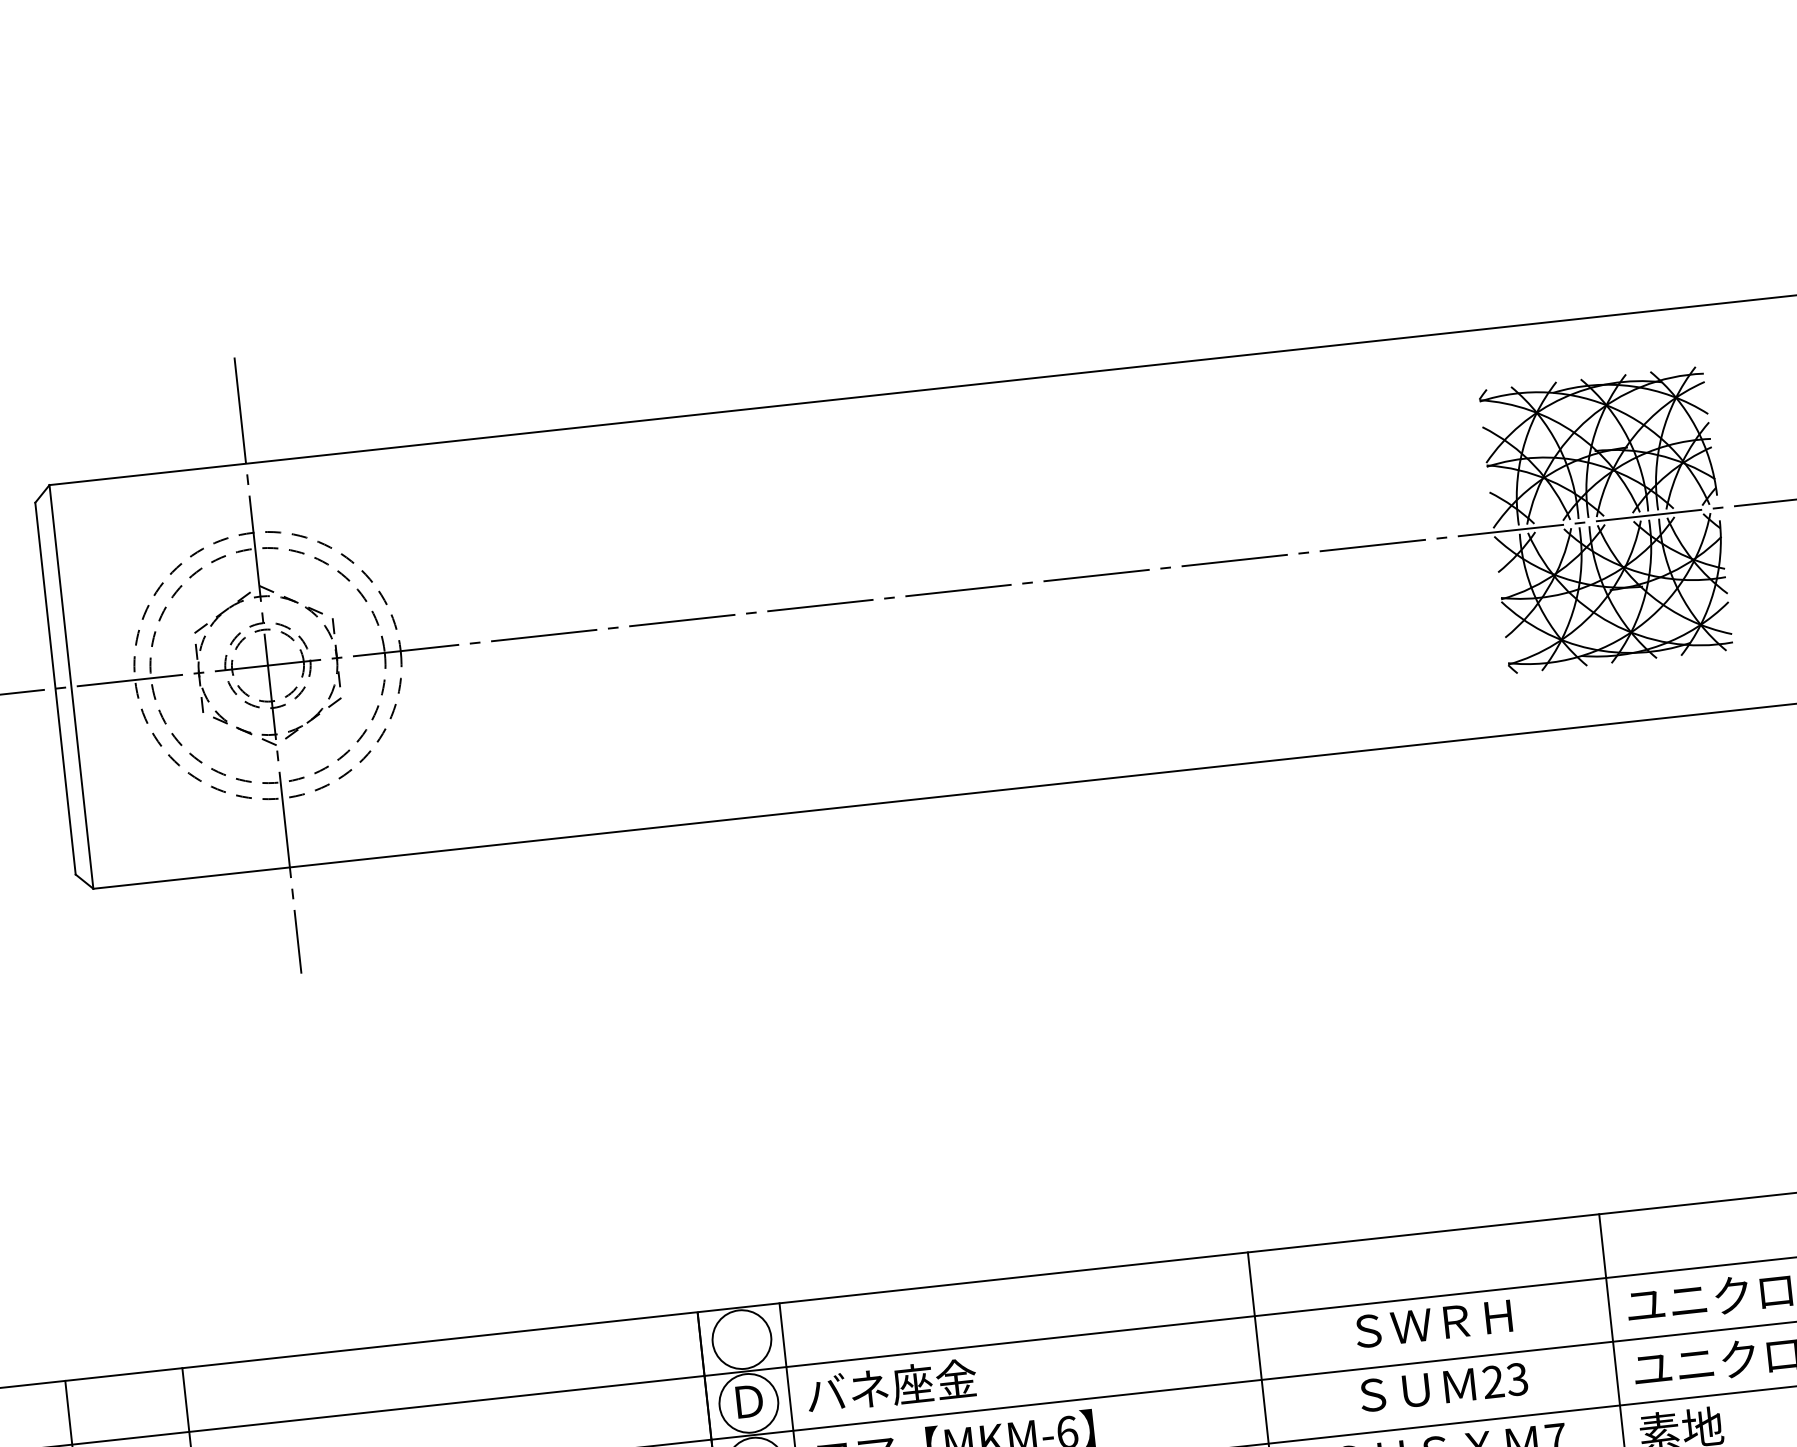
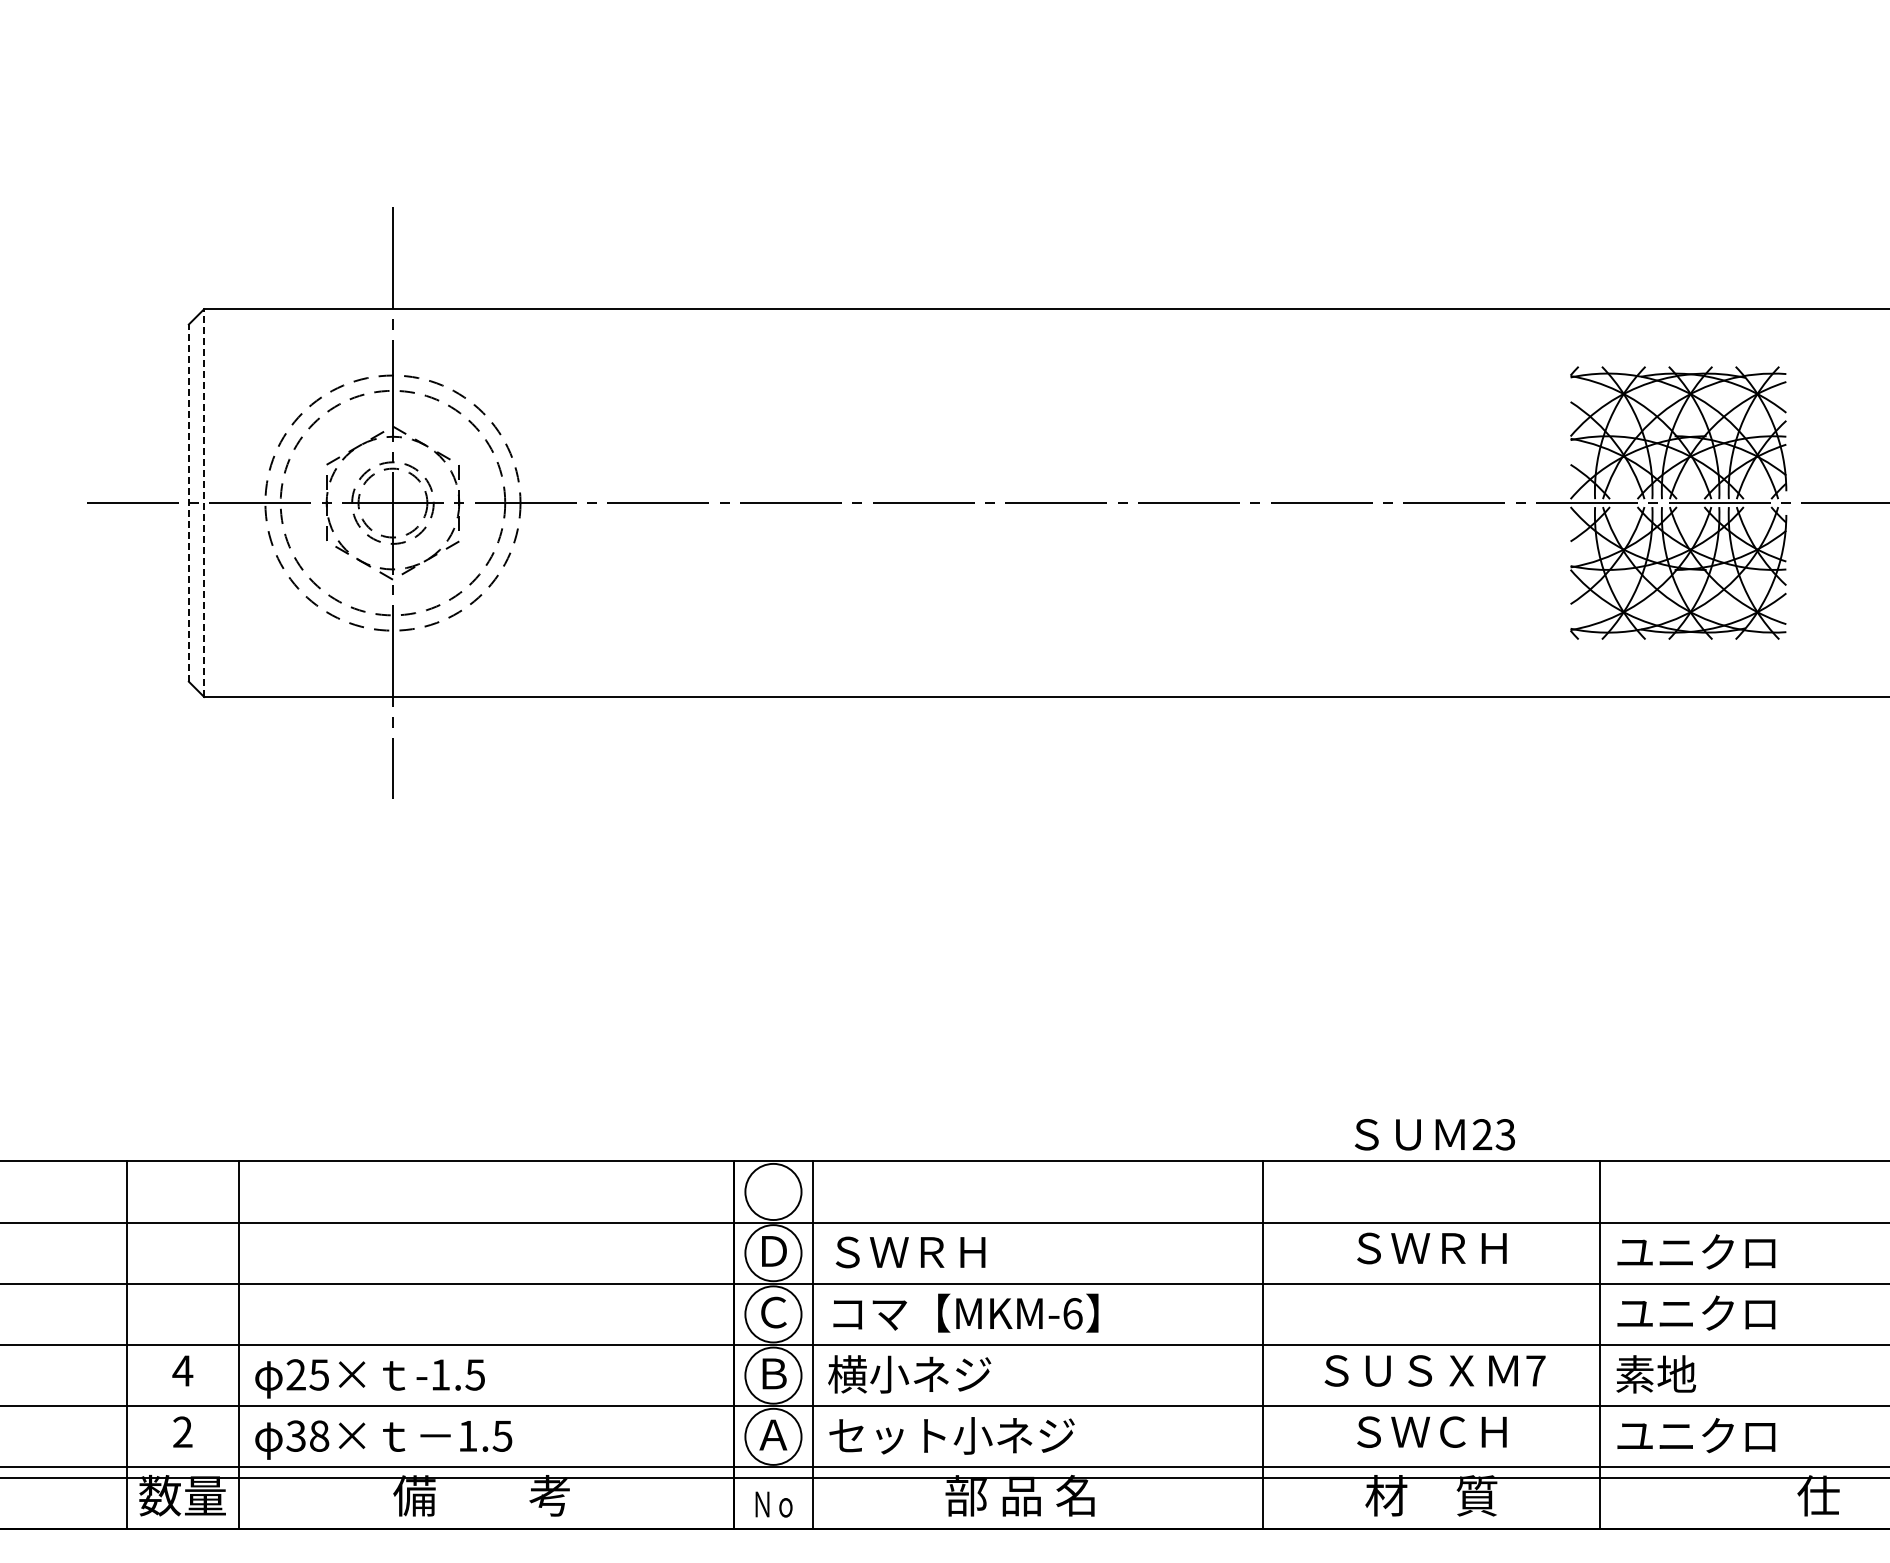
line: (71, 687) -> (204, 503), solid -> dashed
line: (55, 689) -> (188, 503), solid -> dashed
text: (891, 1386) -> (910, 1251), バネ座金 -> ＳＷＲＨ
text: (1443, 1387) -> (1434, 1134), moved

